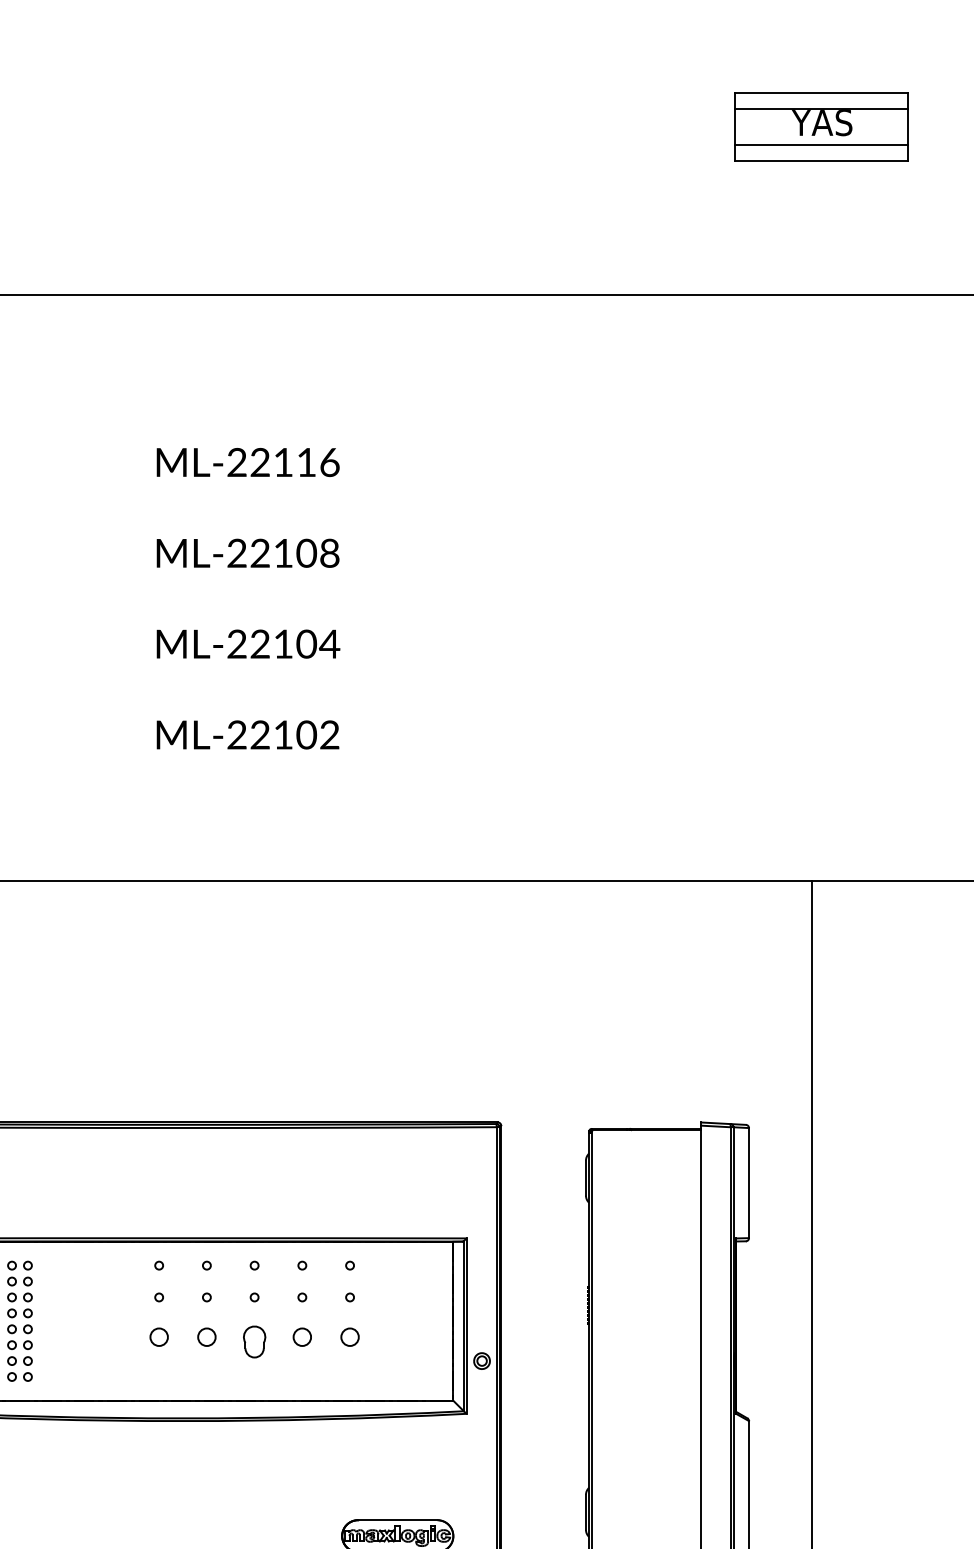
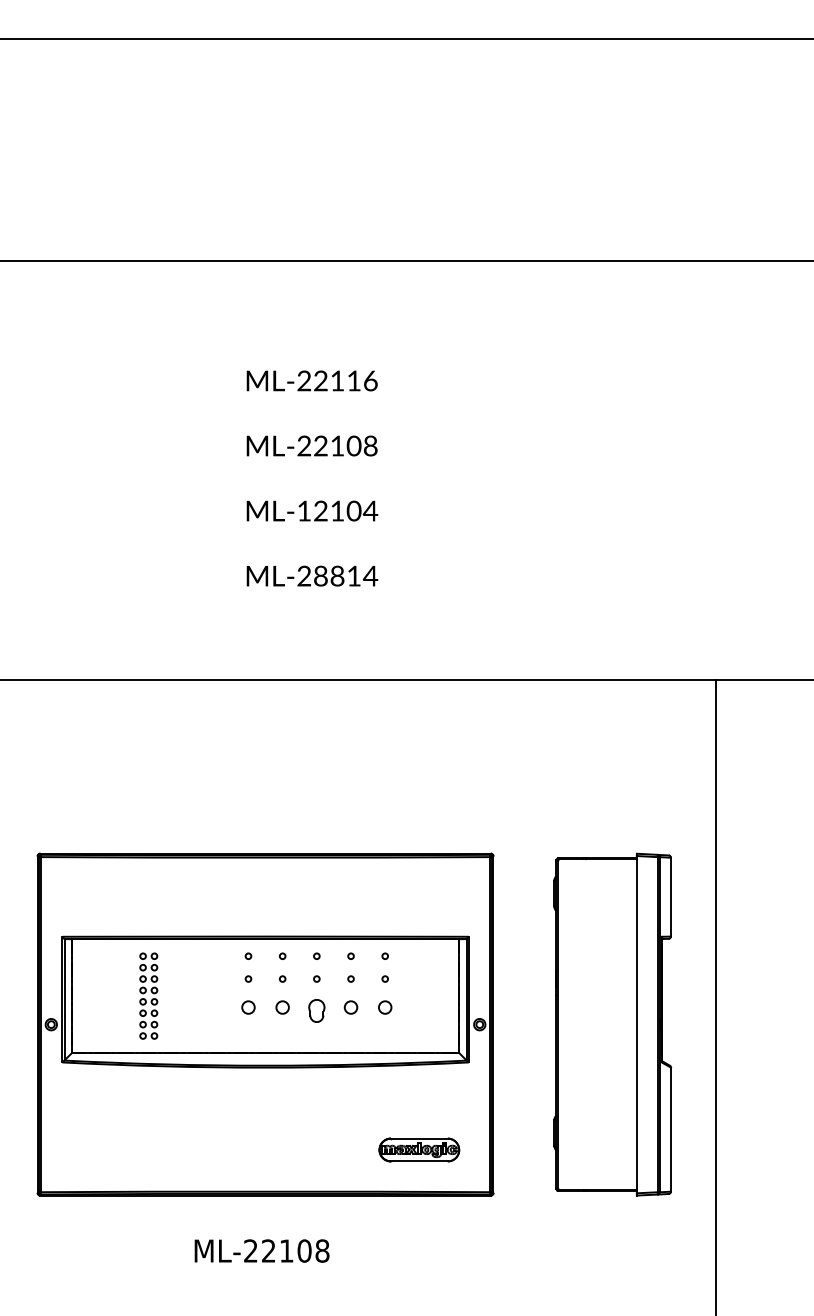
part: (820, 126) -> (722, 140), removed
text: (237, 643) -> (304, 510), ML-22104 -> ML-12104
text: (296, 734) -> (346, 575), ML-22102 -> ML-28814

